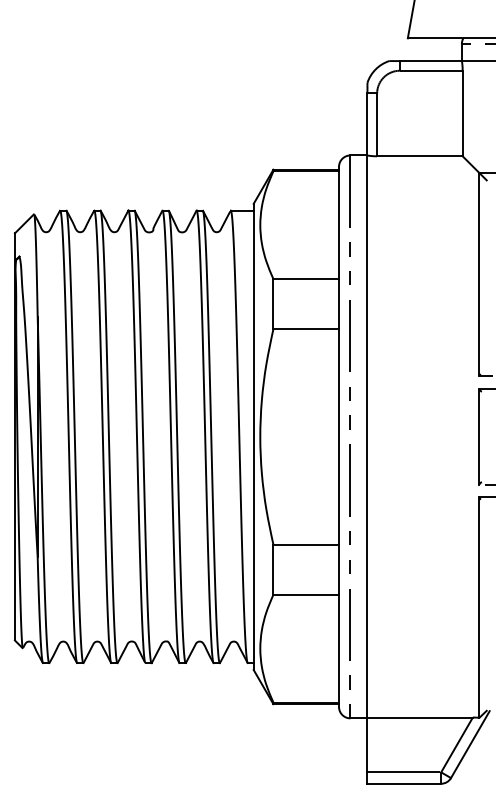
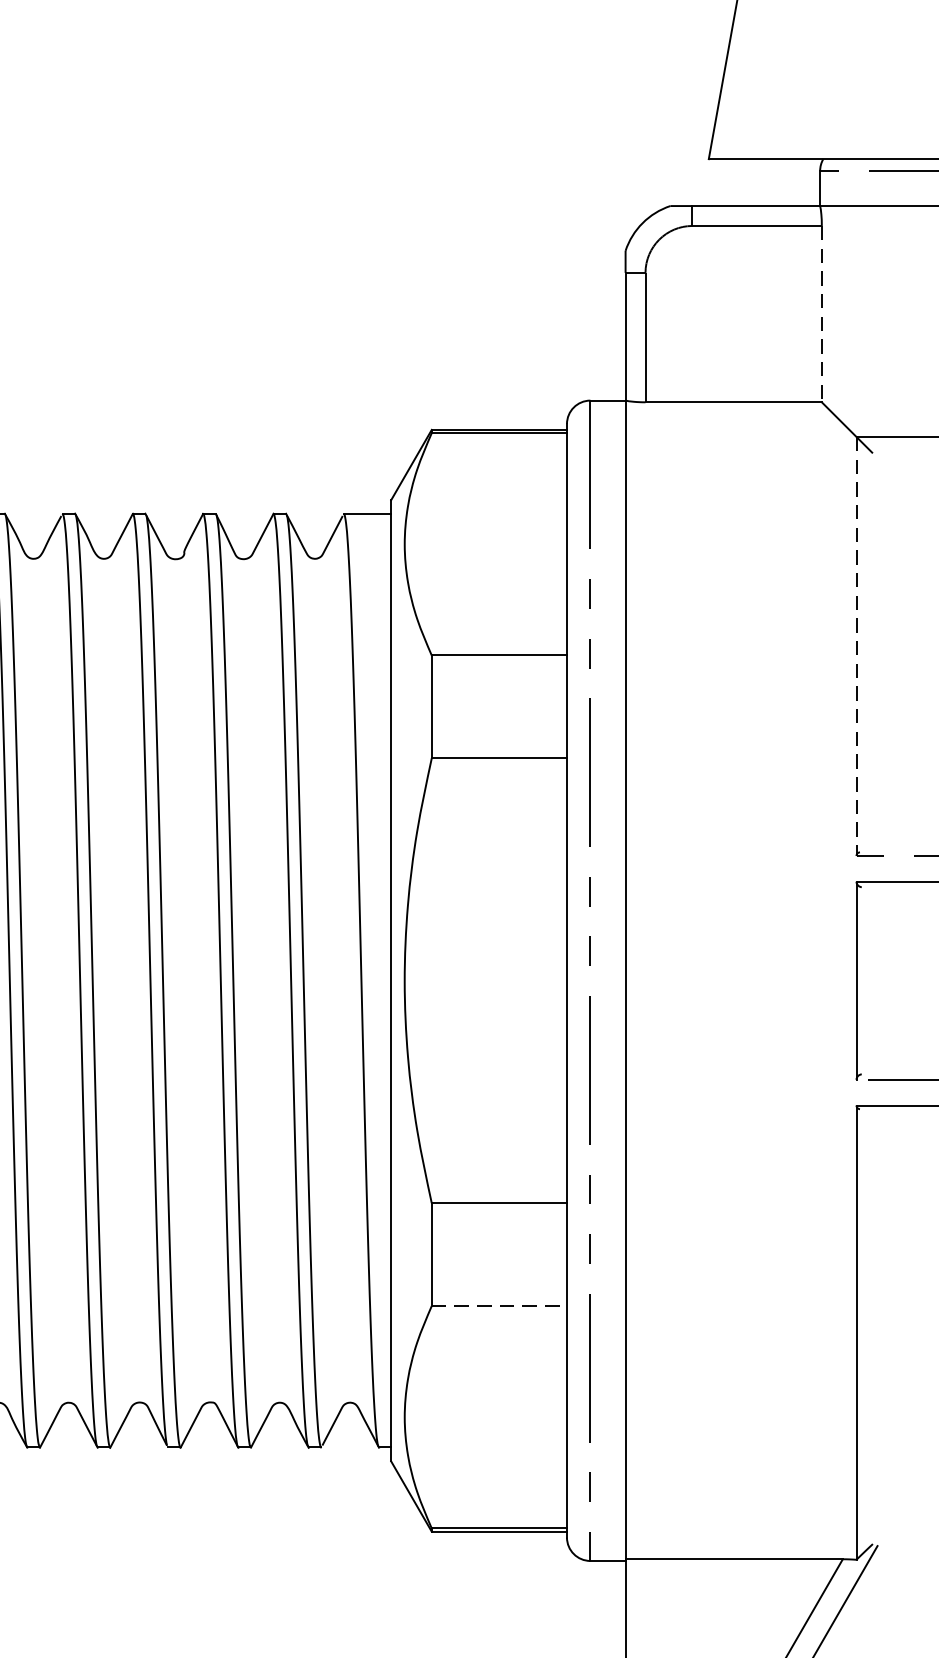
line: (462, 113) -> (821, 314), solid -> dashed
line: (479, 274) -> (856, 645), solid -> dashed
line: (306, 594) -> (499, 1305), solid -> dashed

